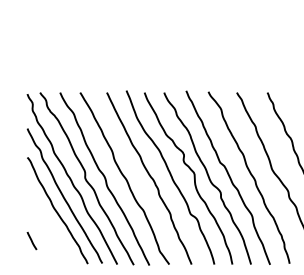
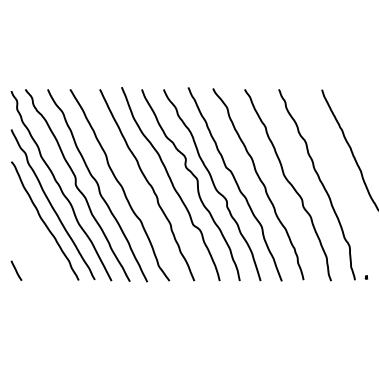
line: (32, 240) -> (16, 270), moved

